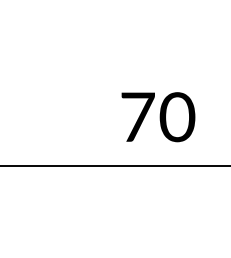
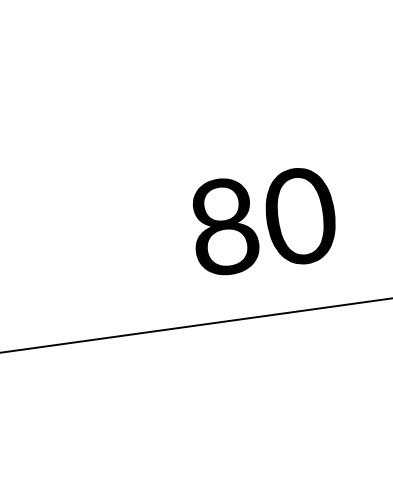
text: (137, 117) -> (224, 227), 70 -> 80

